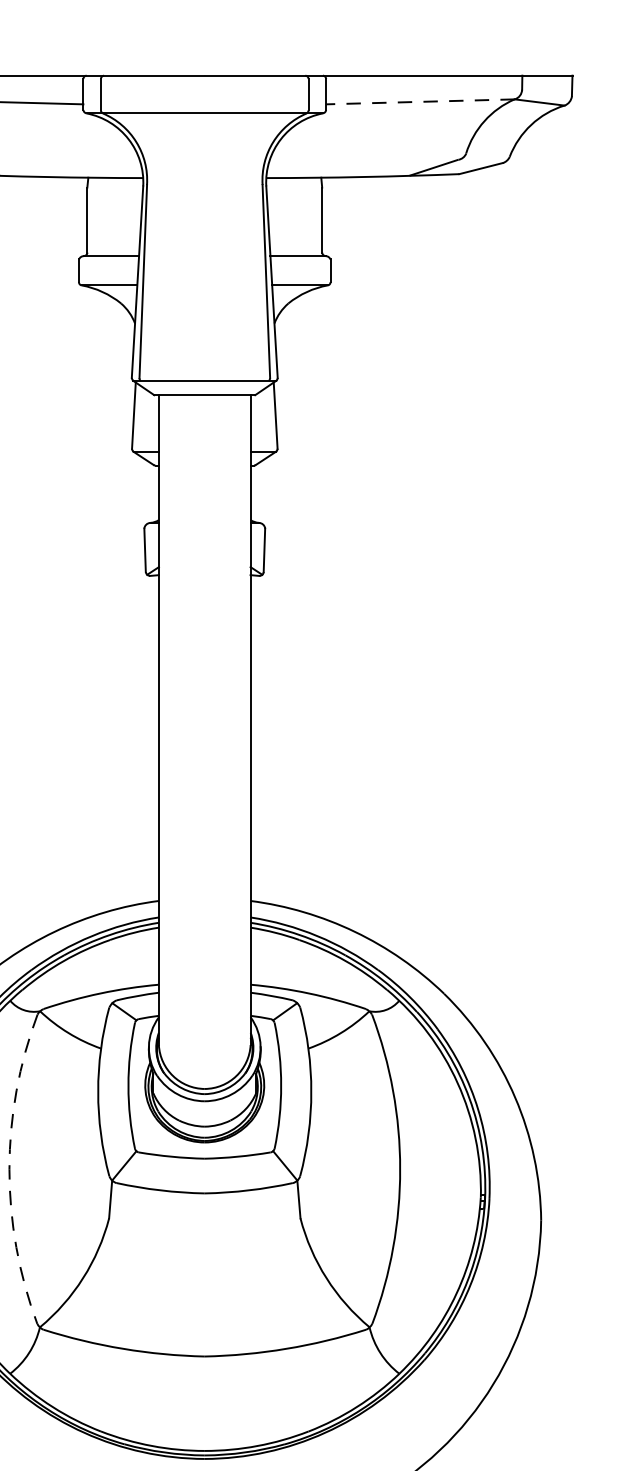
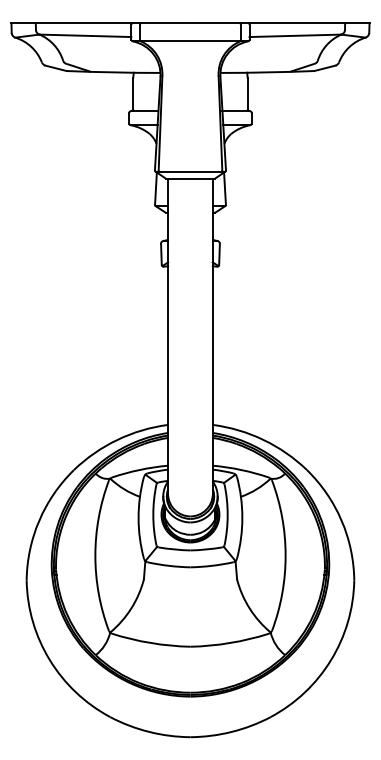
line: (420, 101) -> (295, 35), dashed -> solid
arc: (9, 1169) -> (95, 555), dashed -> solid

